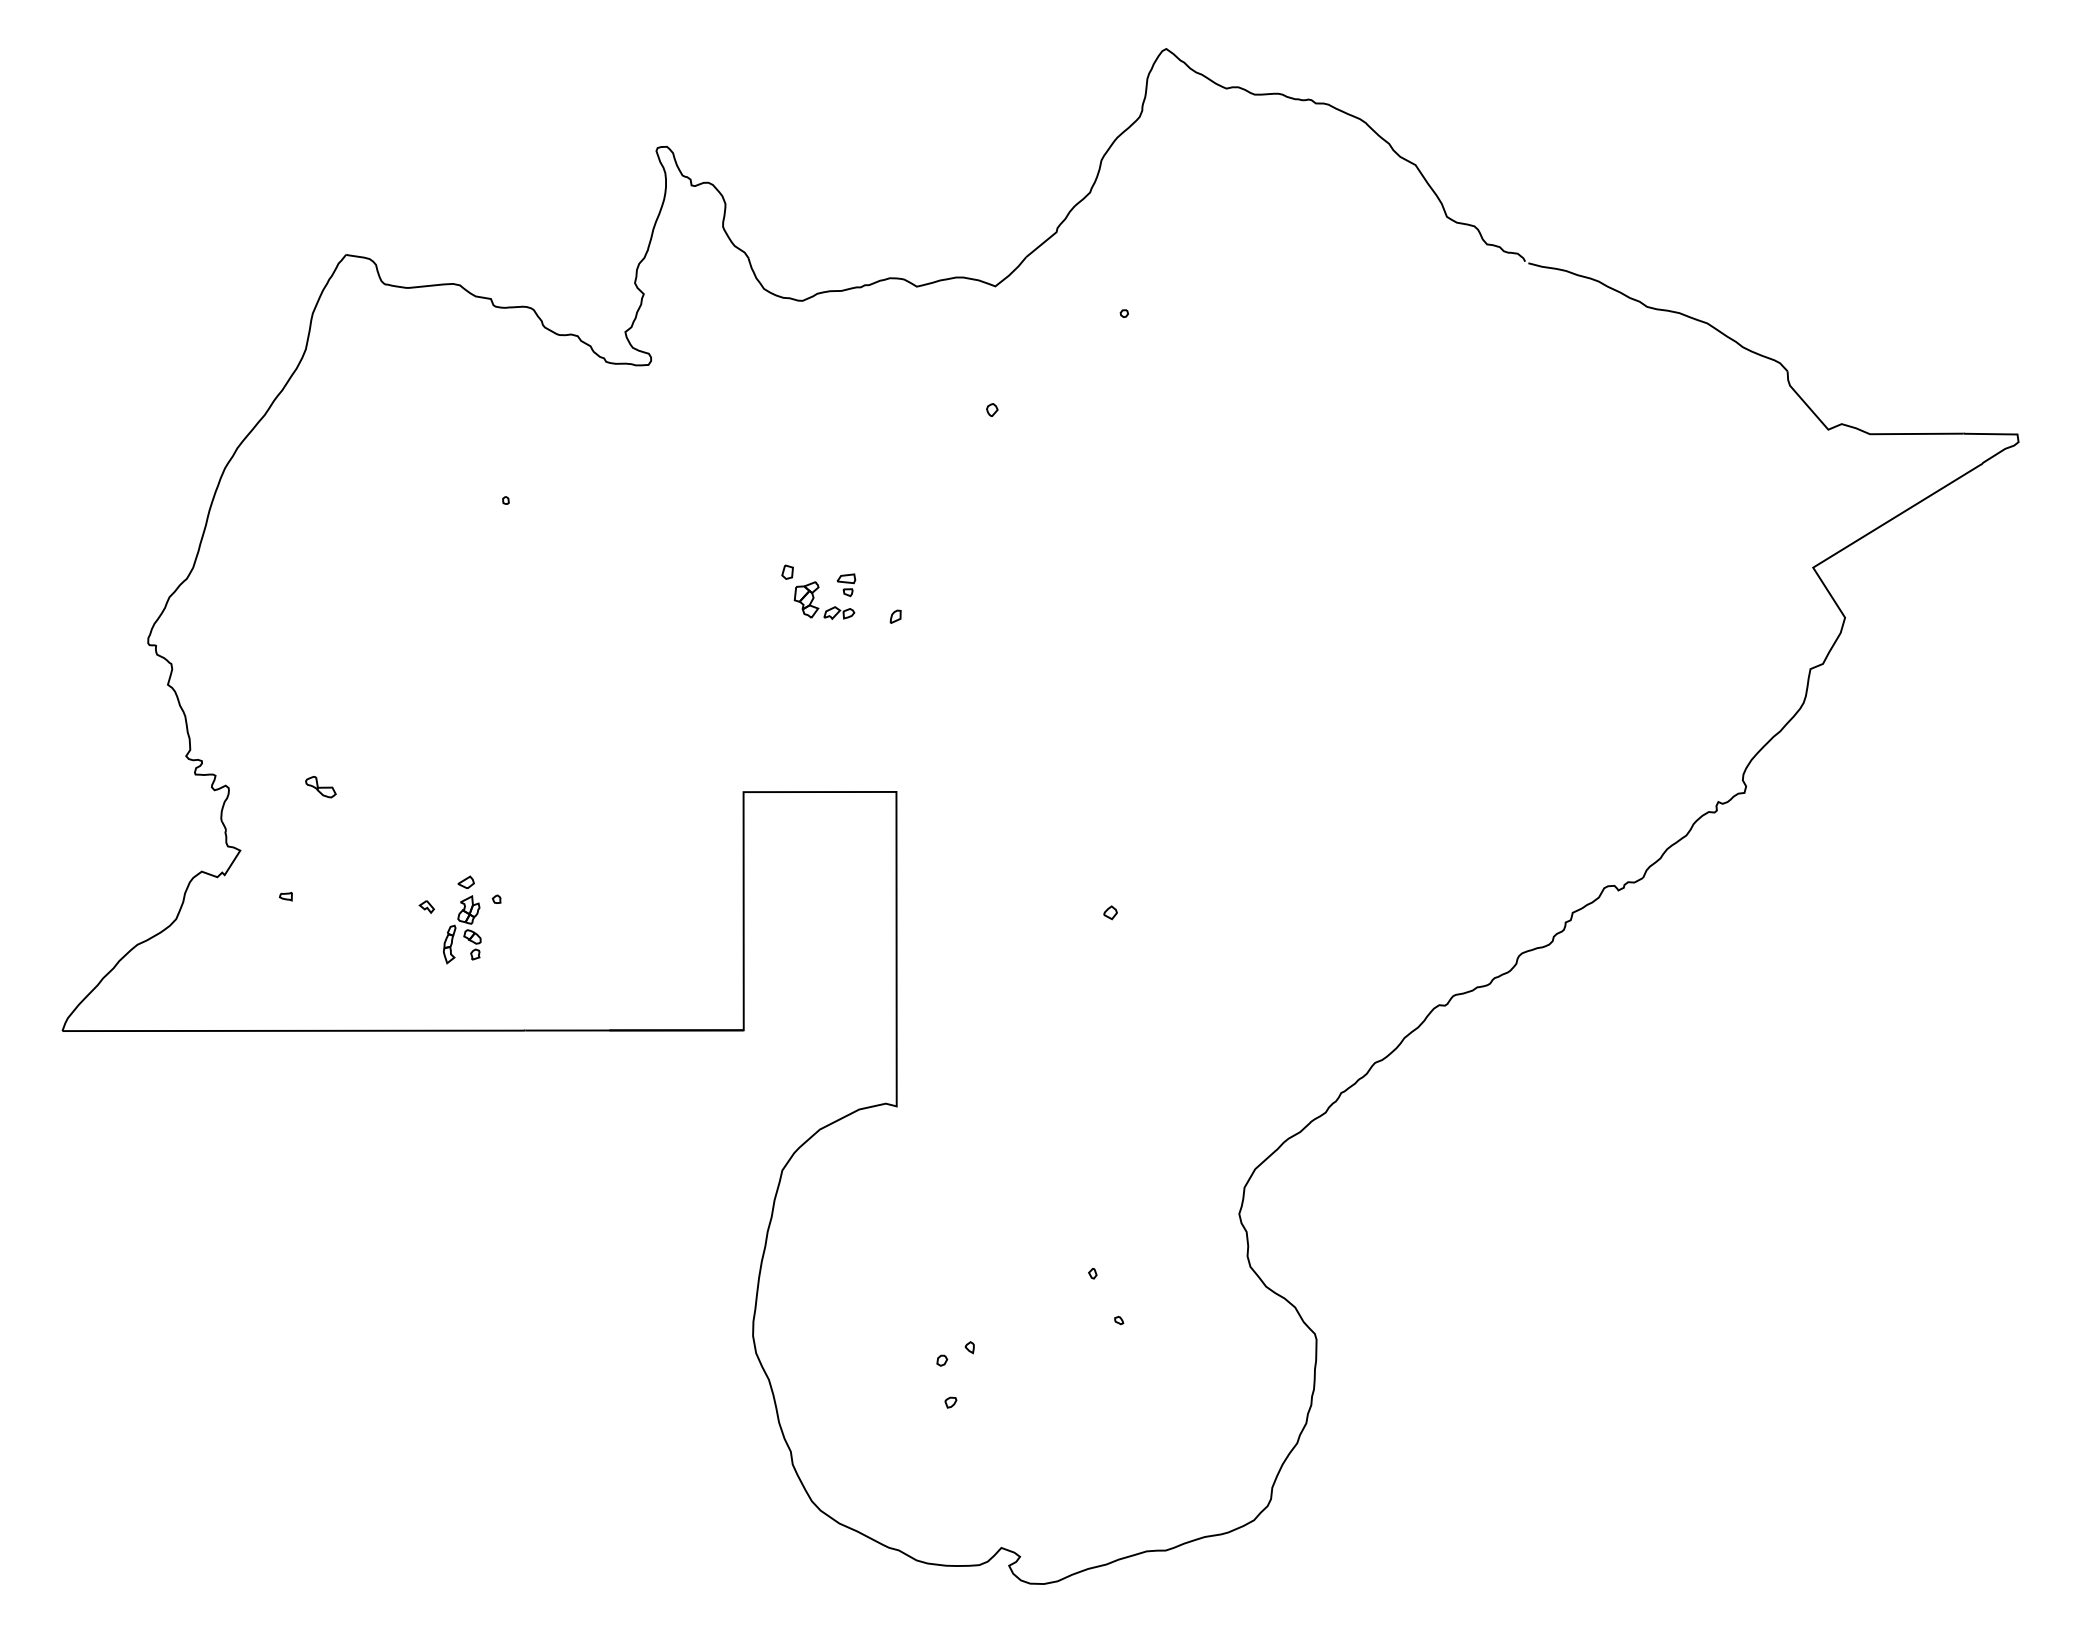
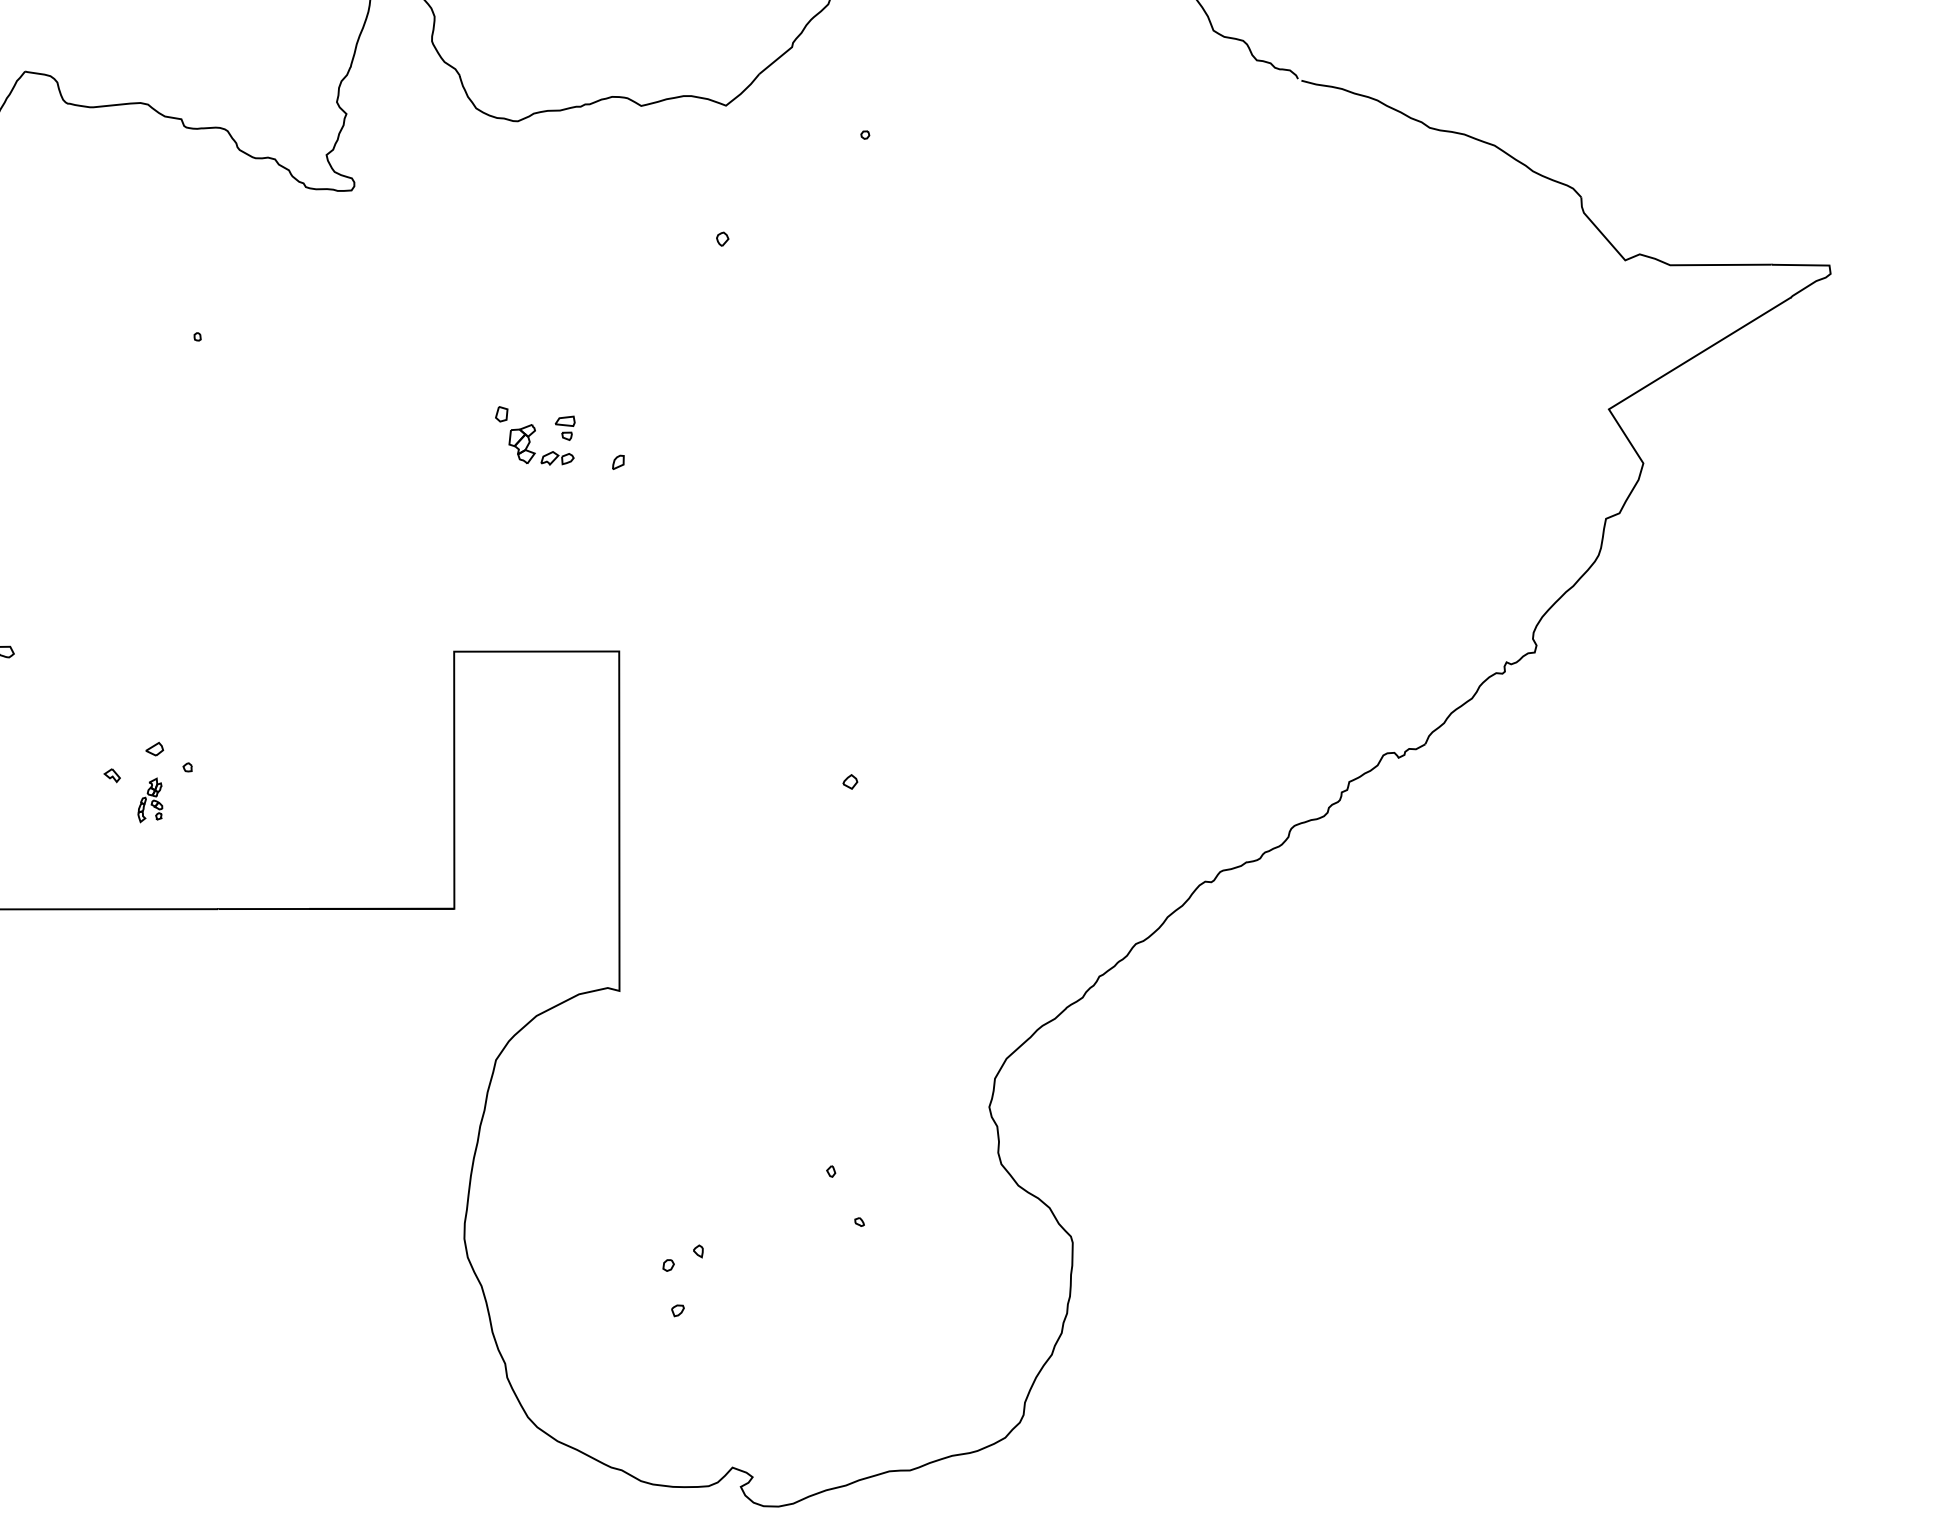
part: (461, 929) -> (149, 799), size x0.6

